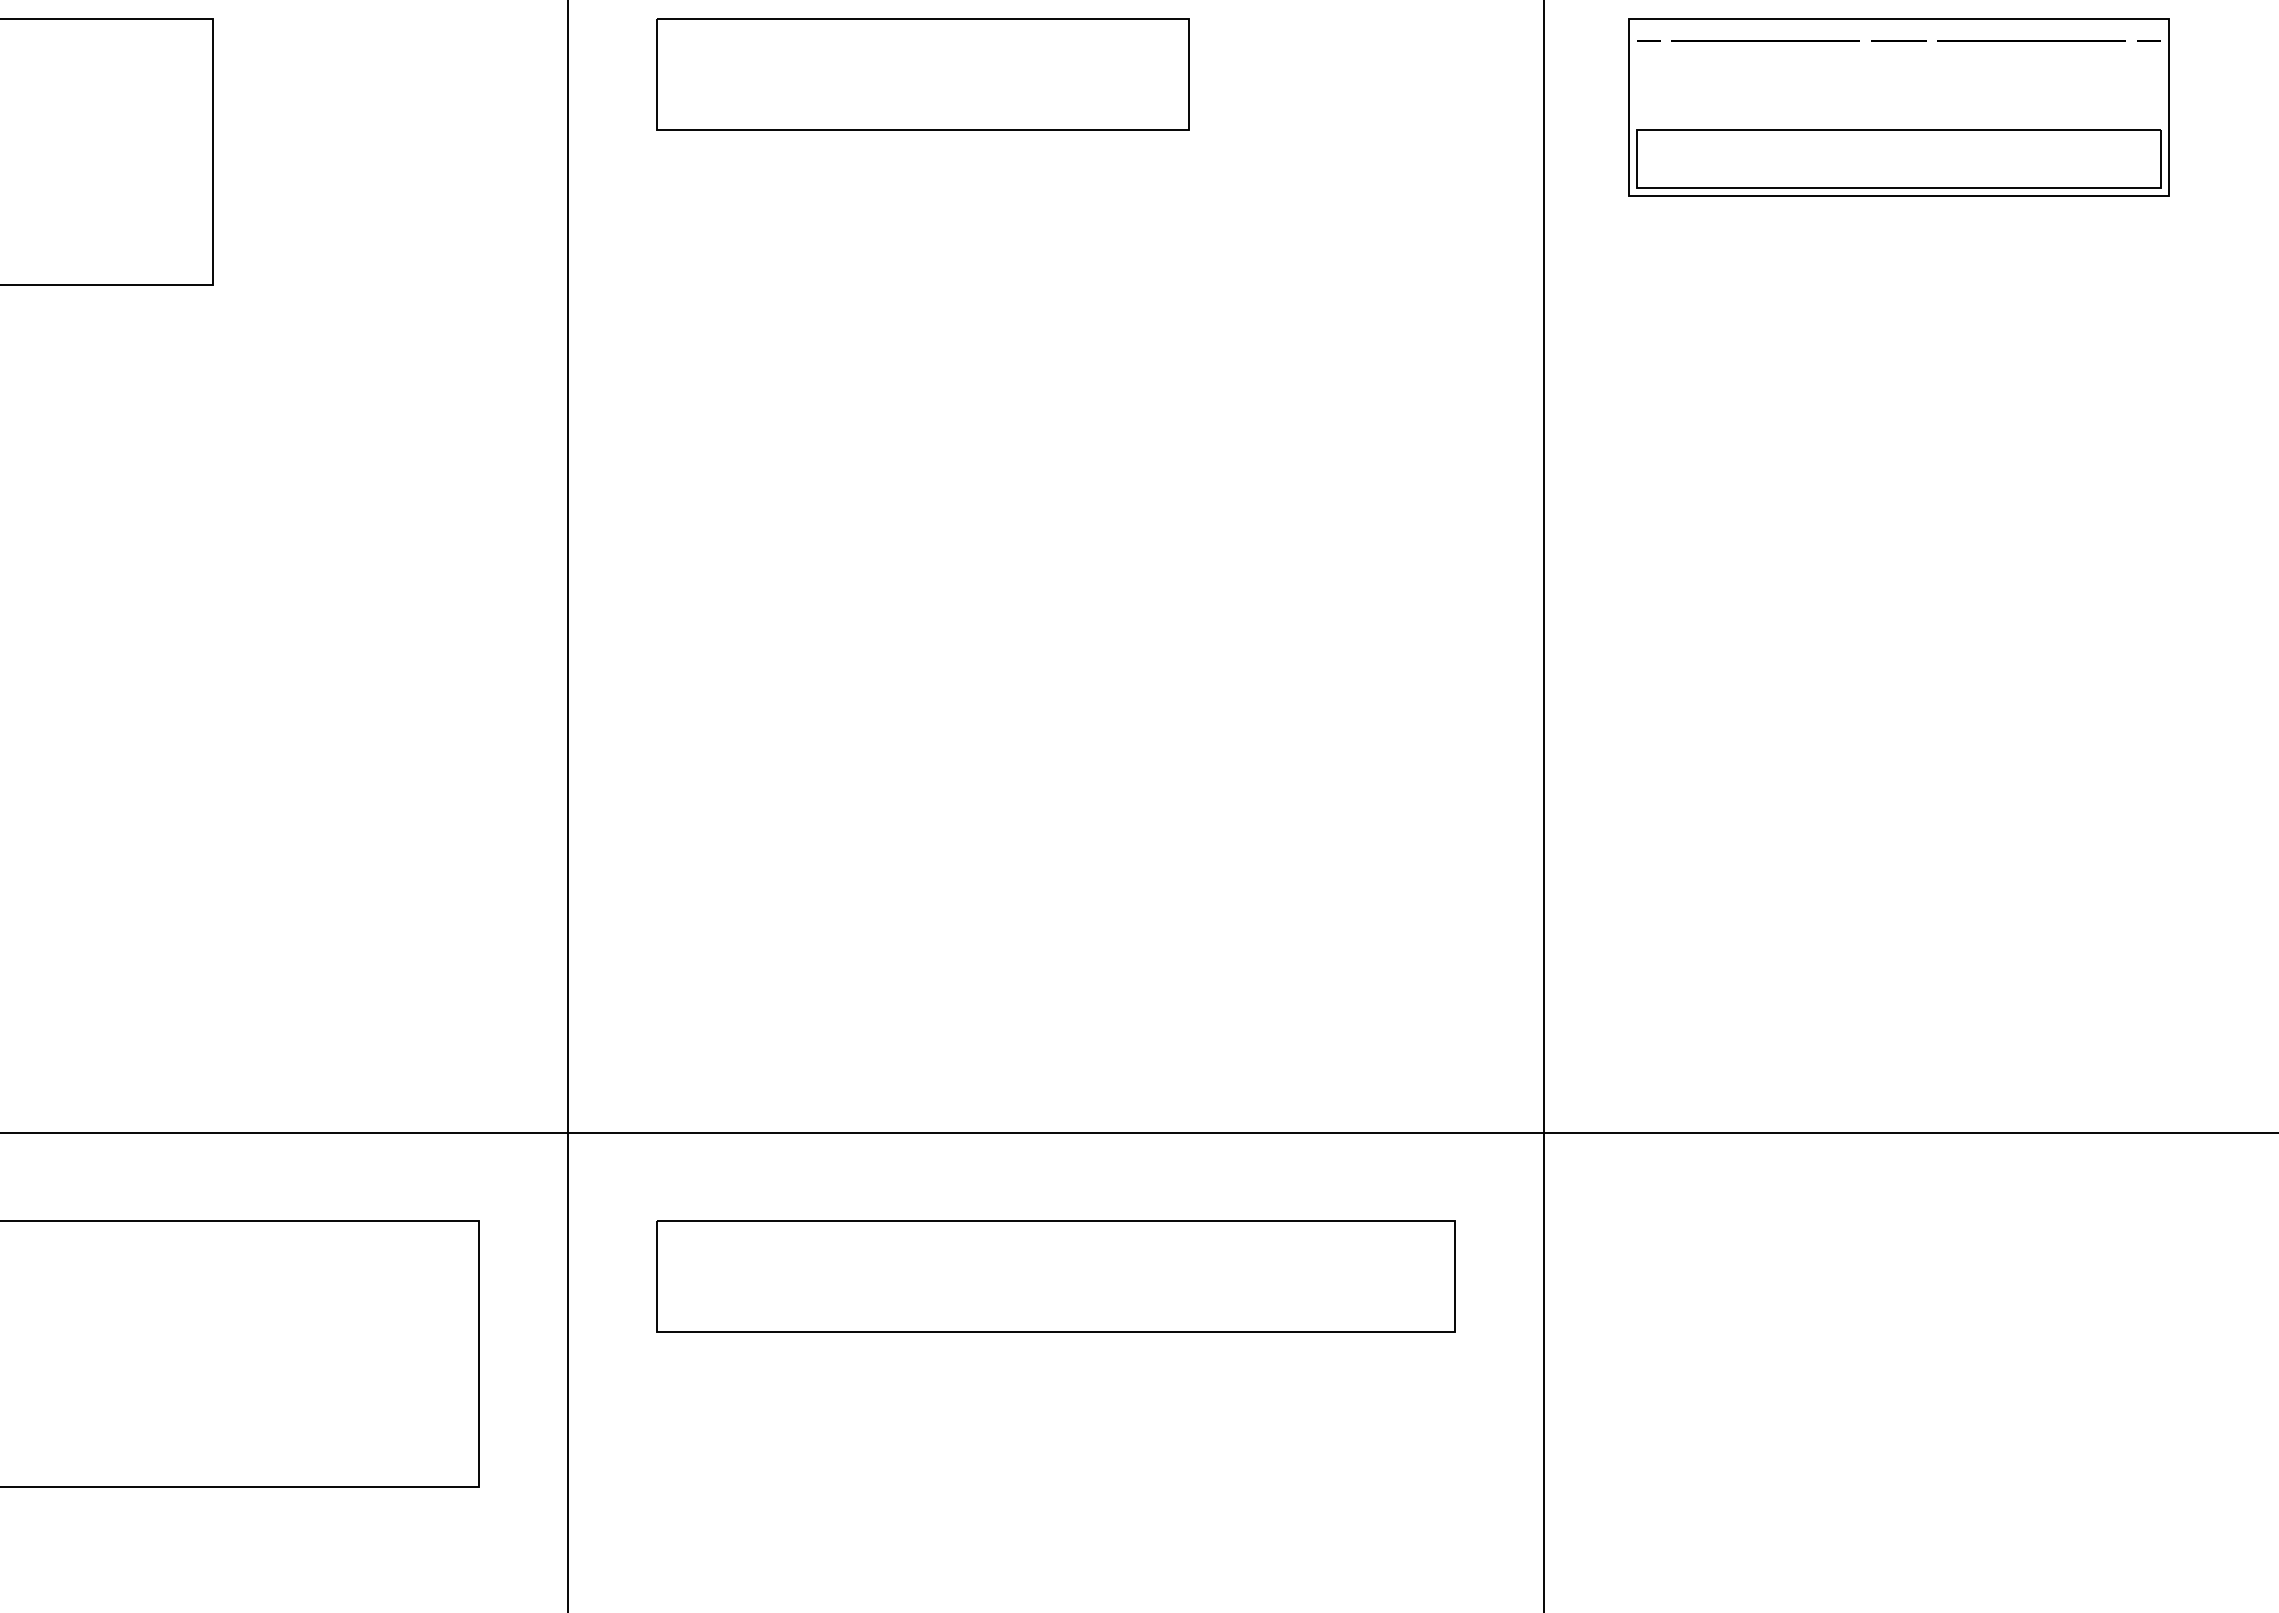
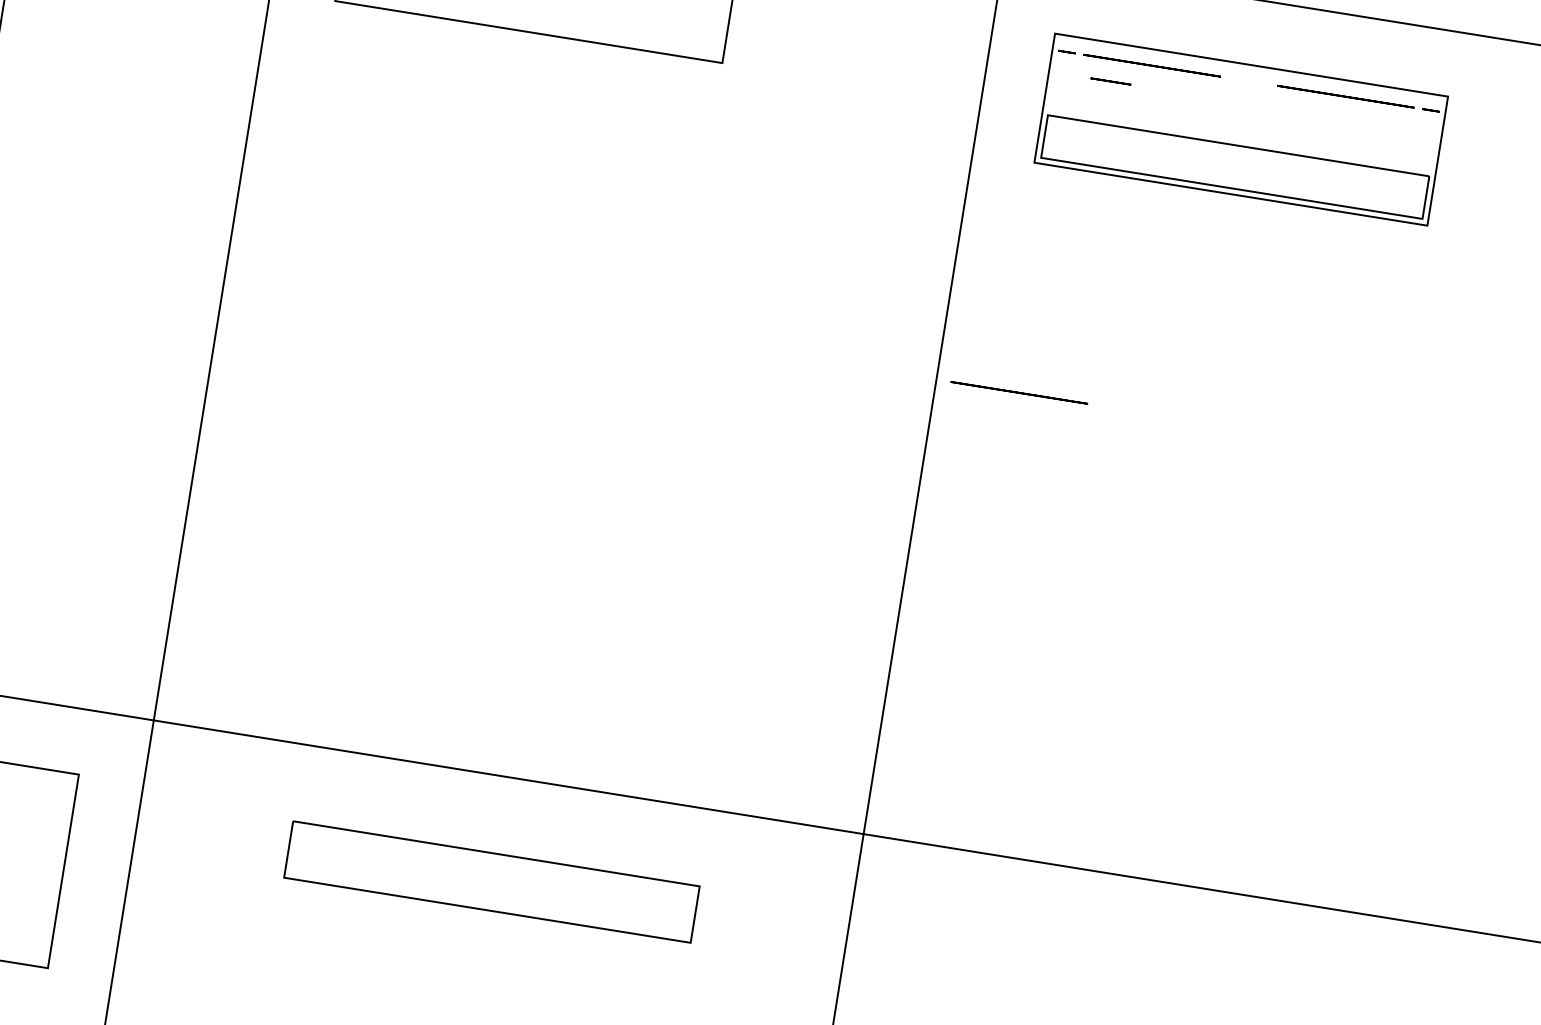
line: (1898, 40) -> (1110, 81), moved
line: (1657, 507) -> (1019, 392), added
part: (1055, 1276) -> (491, 881), size x0.7

